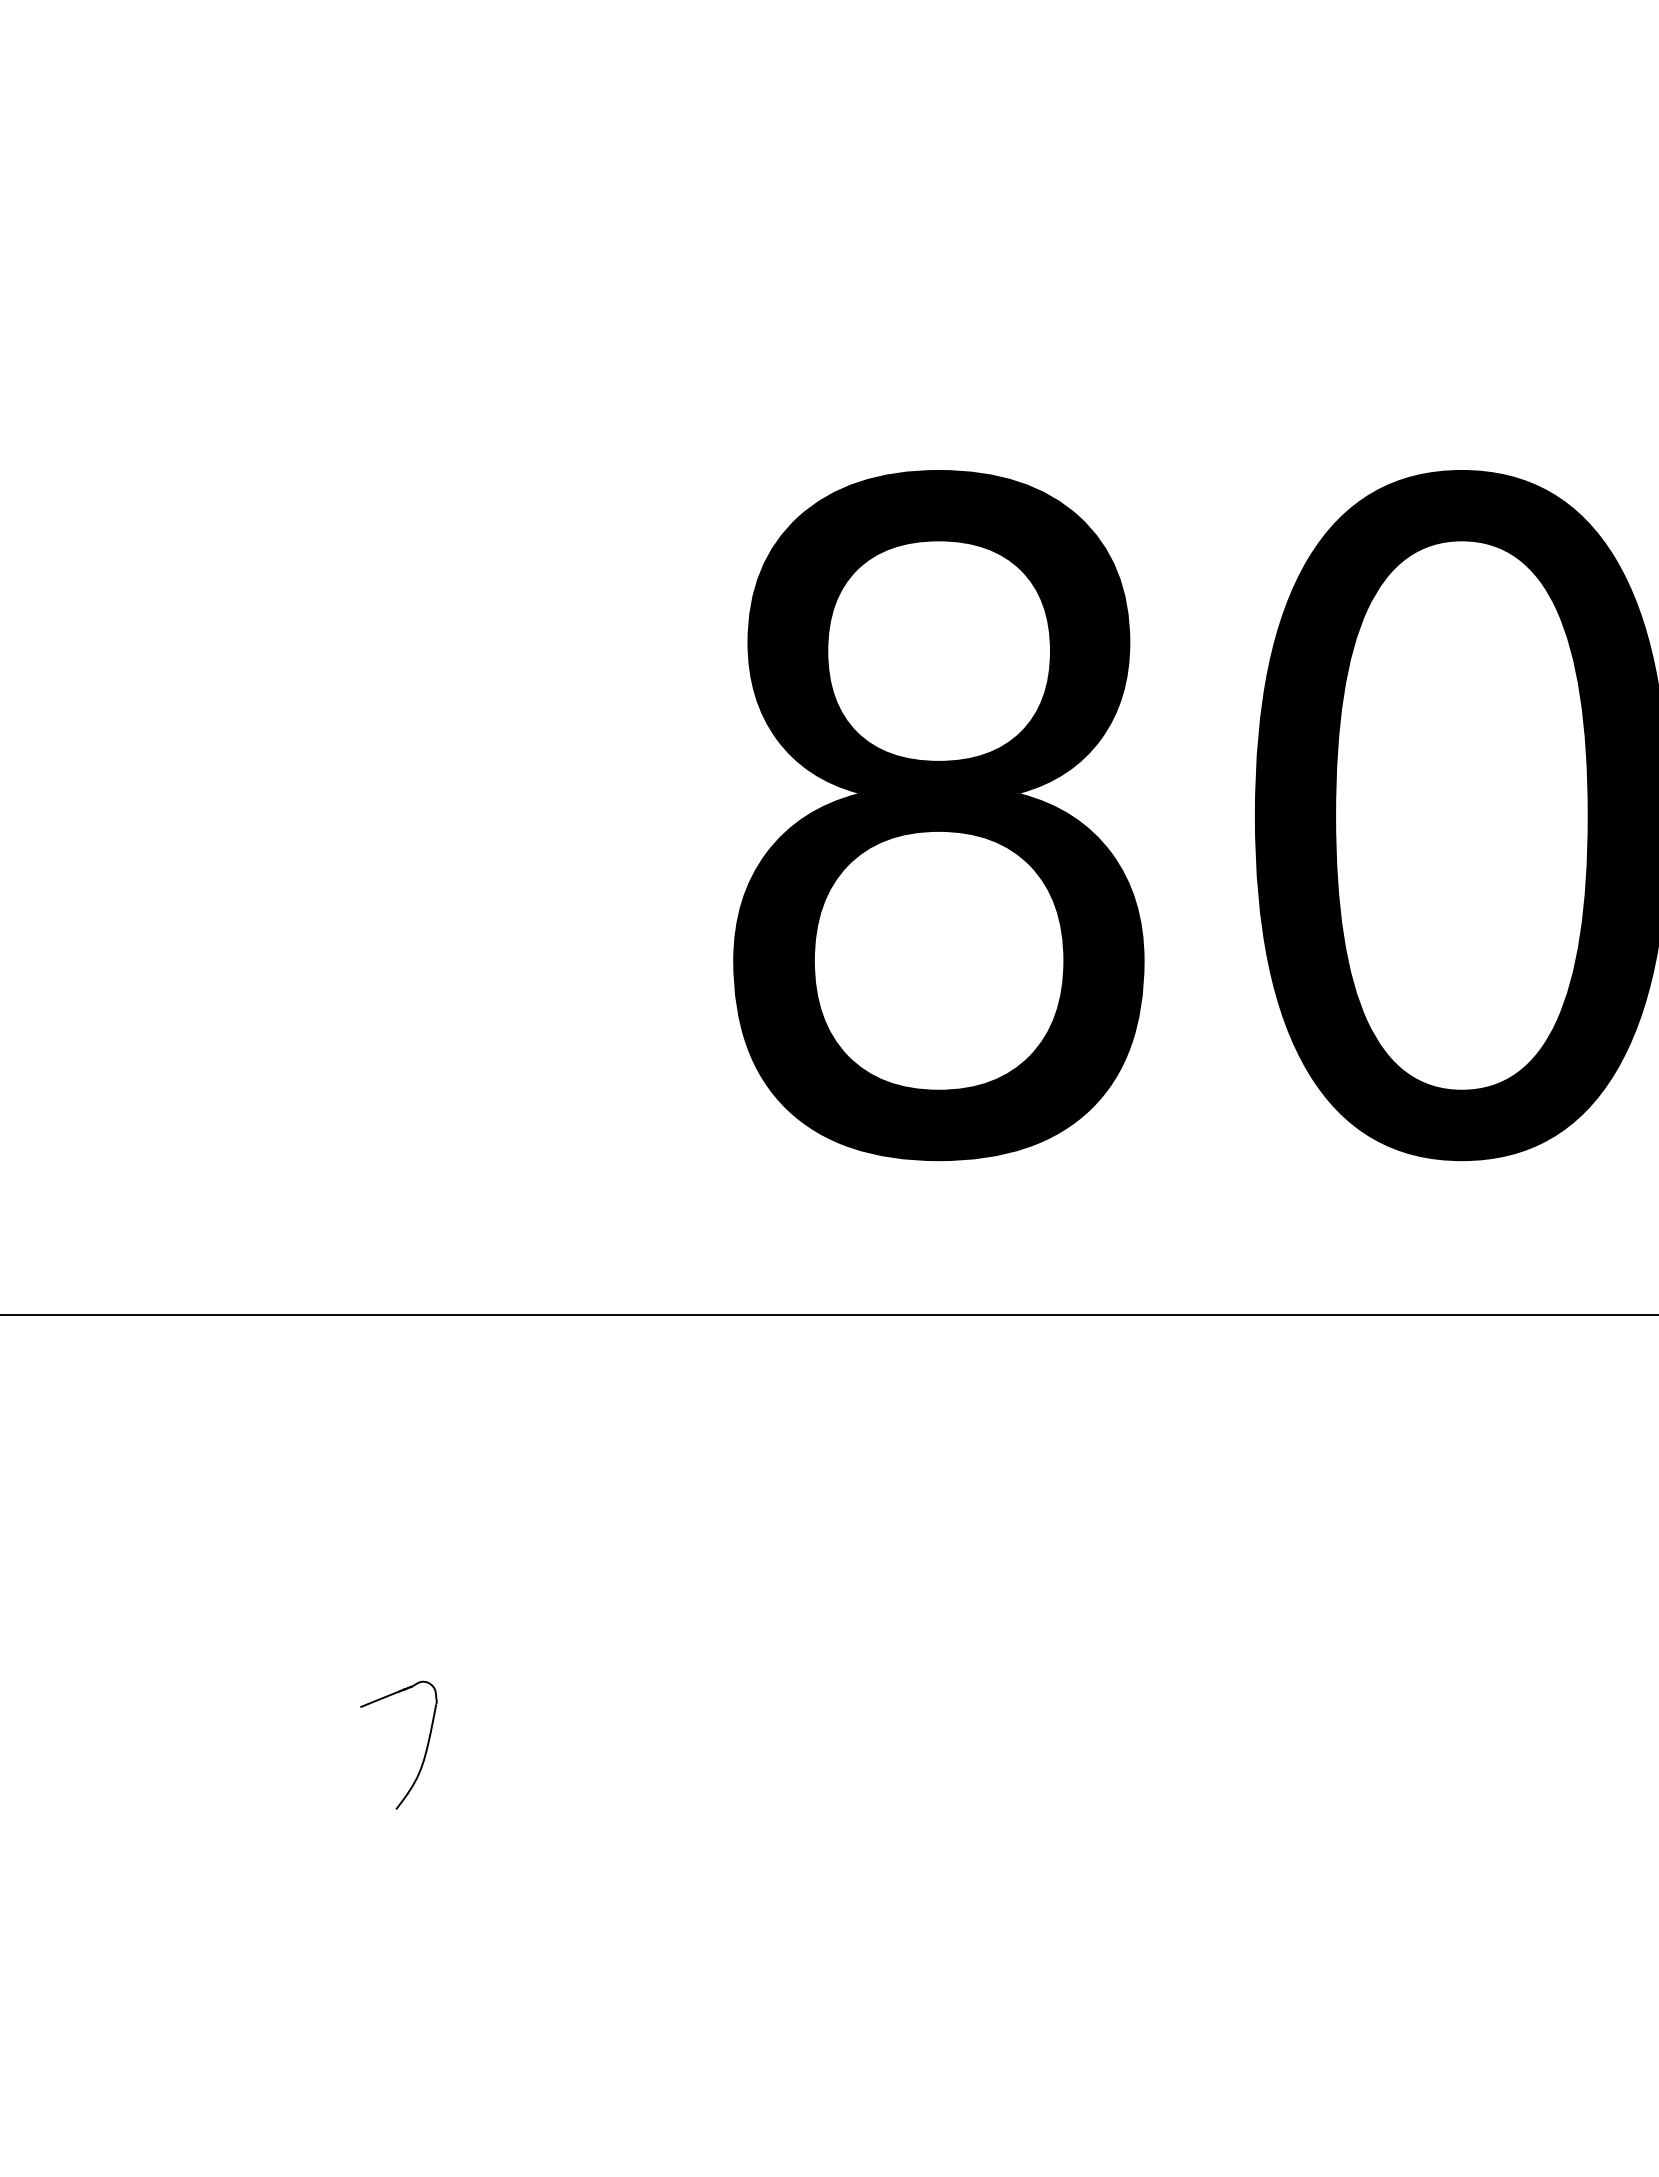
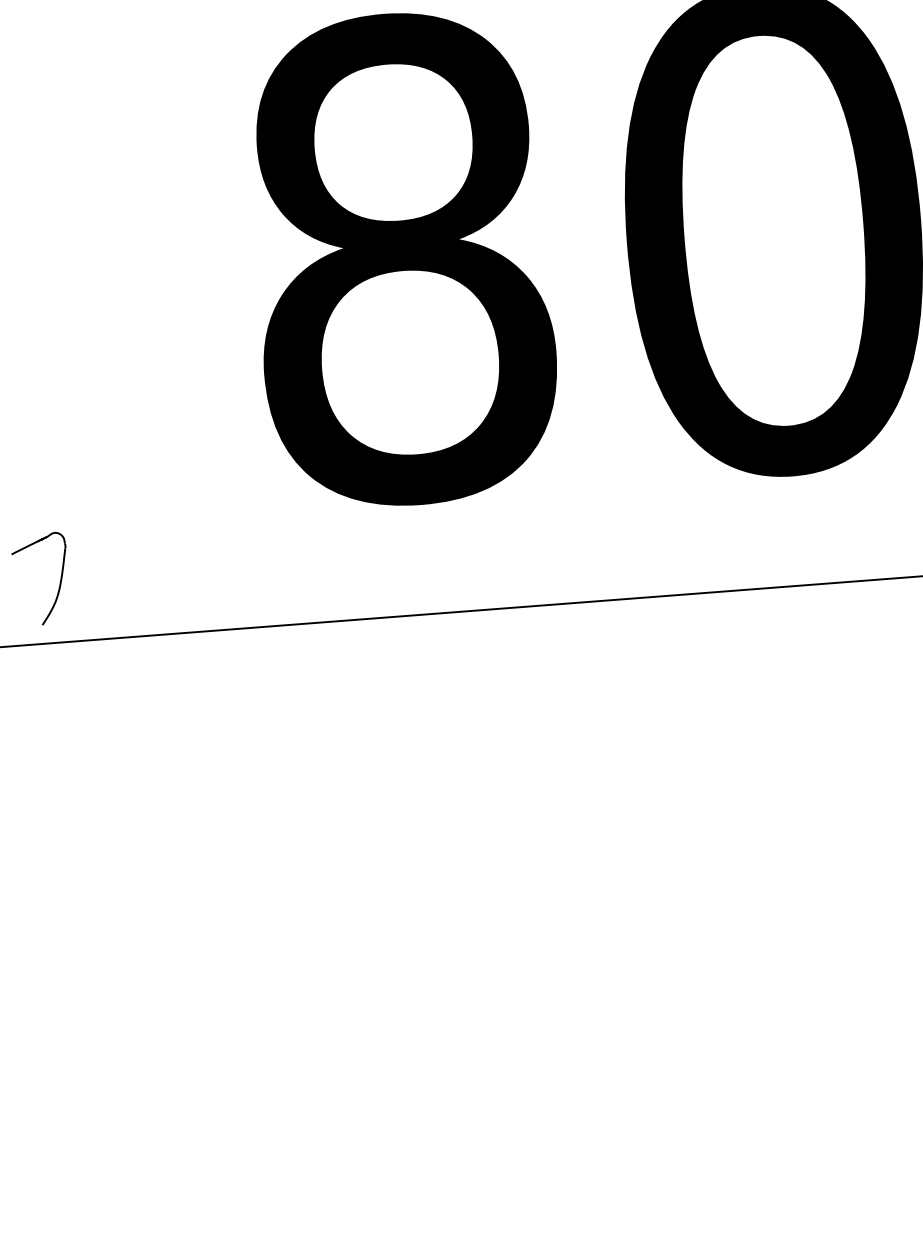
part: (424, 1753) -> (59, 583), moved

